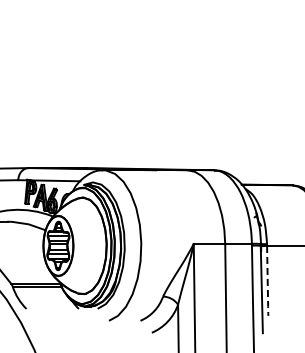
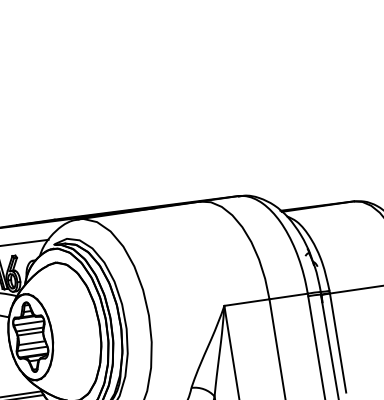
line: (267, 282) -> (338, 345), dashed -> solid

